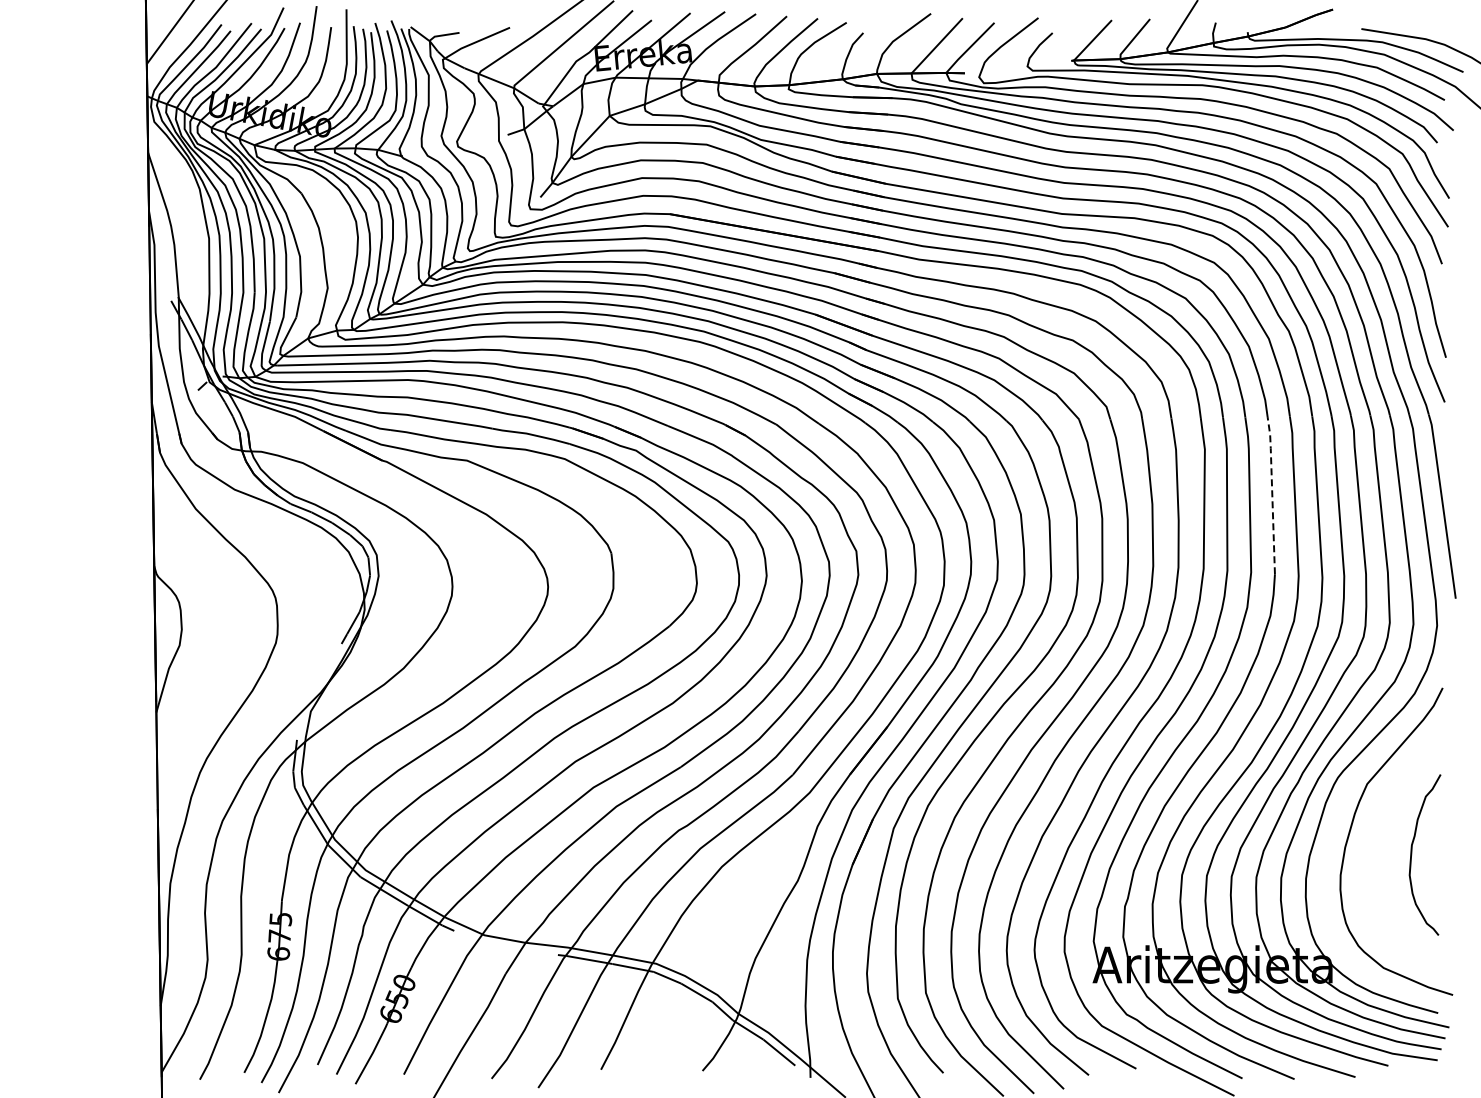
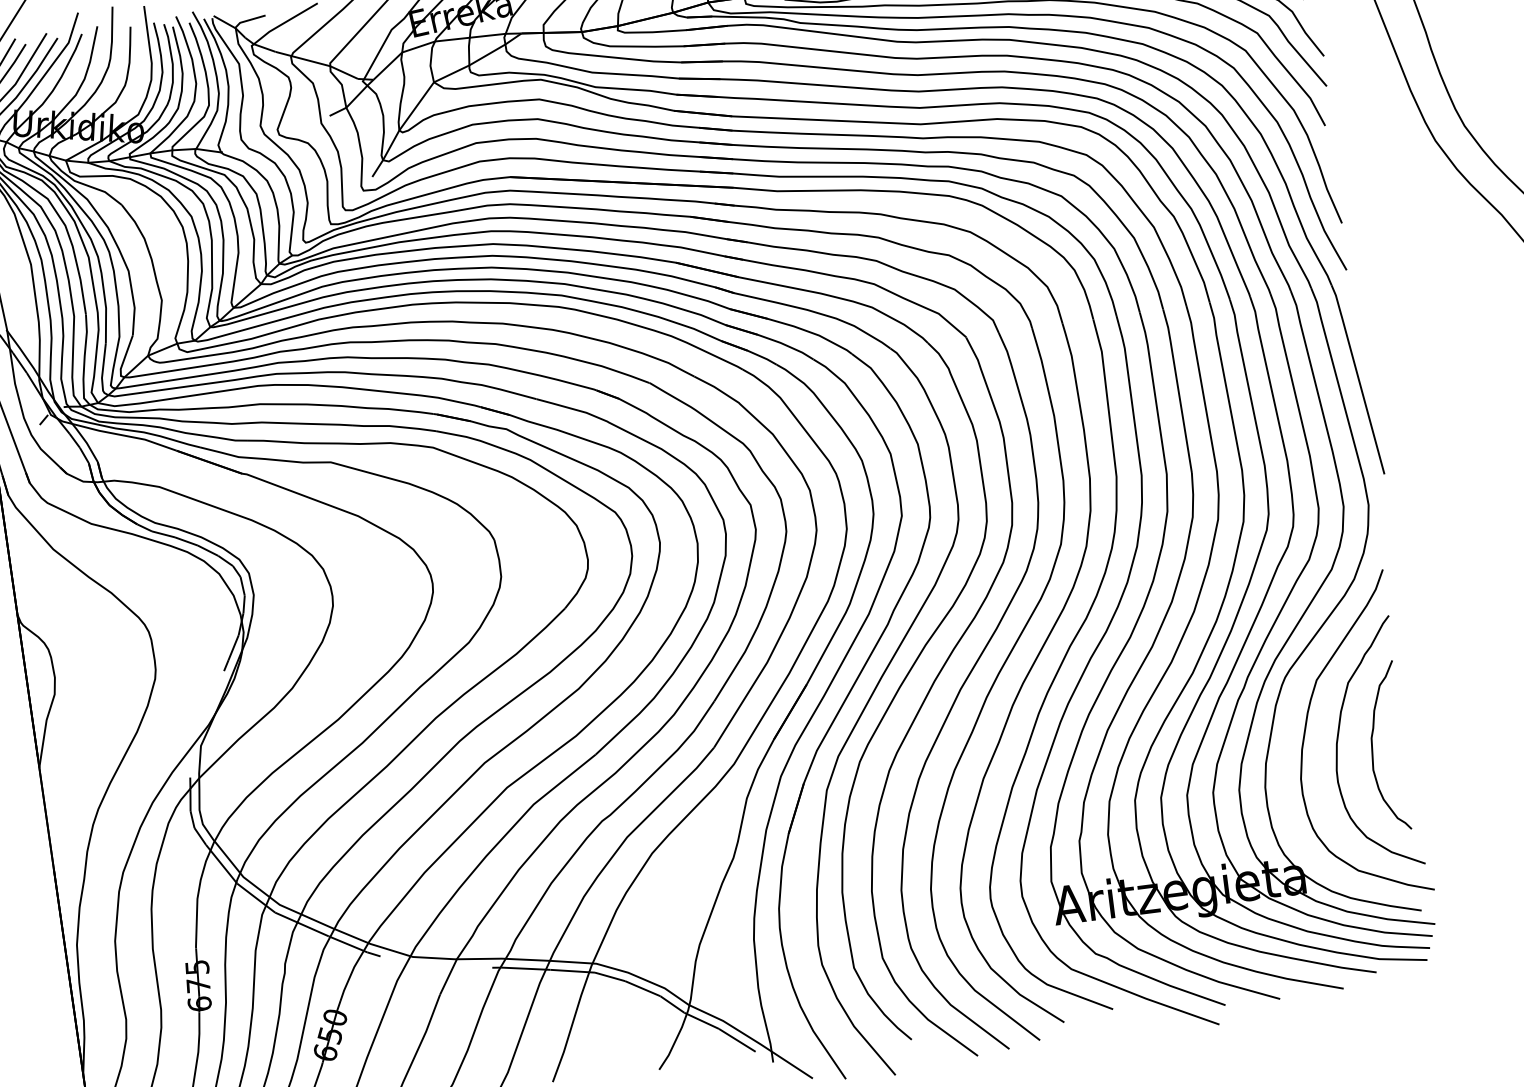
line: (1272, 494) -> (1178, 389), dashed -> solid
curve: (1380, 843) -> (1338, 740), added

